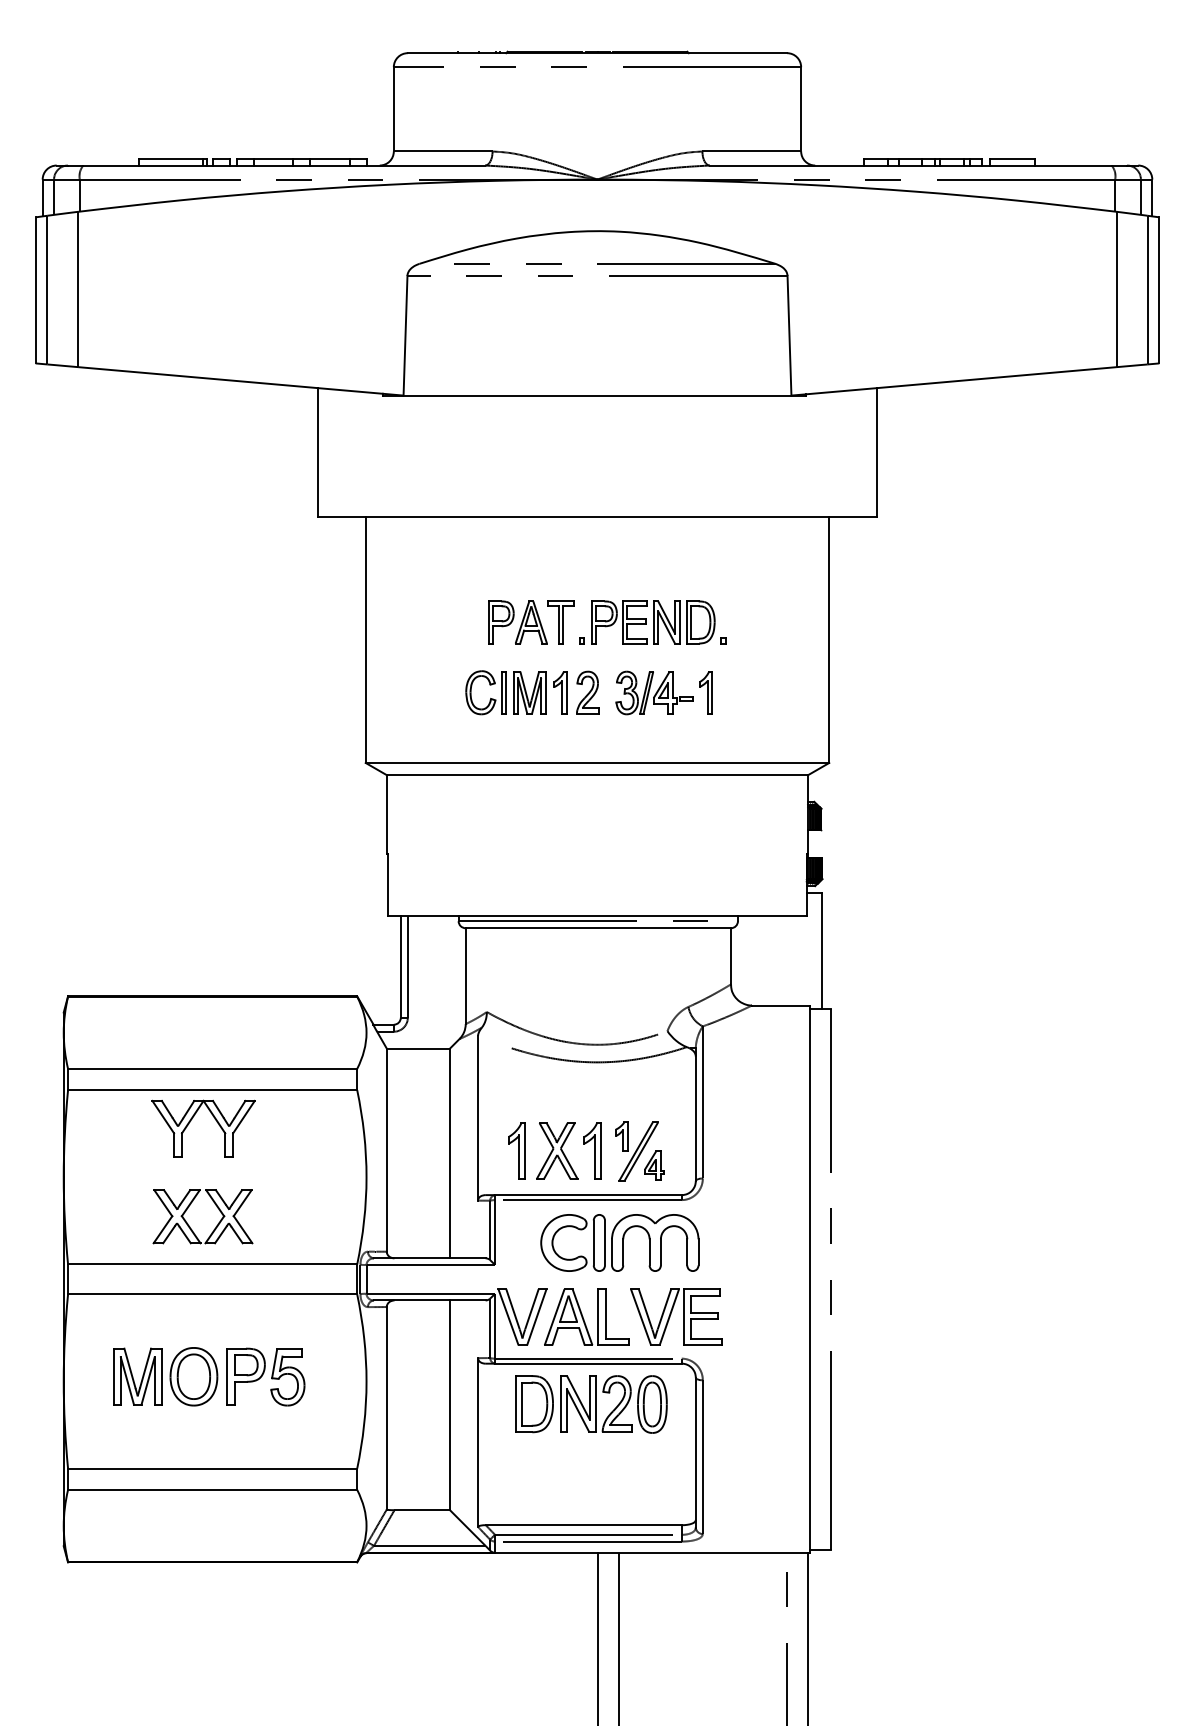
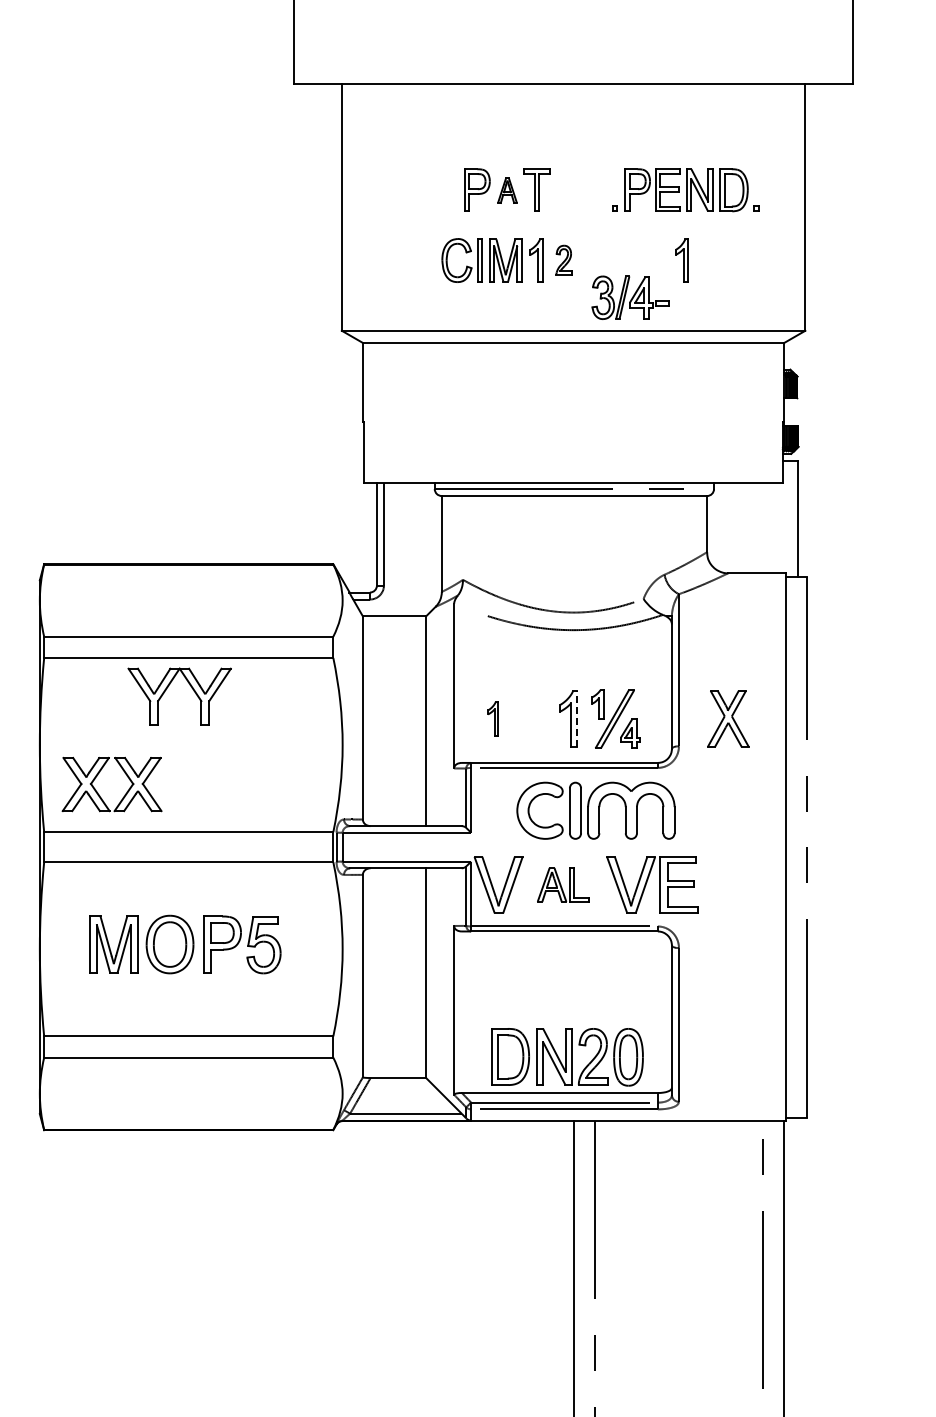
part: (531, 622) -> (507, 190), size x0.6
part: (652, 622) -> (685, 190), moved
part: (587, 692) -> (563, 260), size x0.7
part: (654, 692) -> (630, 297), moved
part: (516, 1150) -> (492, 718), size x0.6
part: (557, 1150) -> (728, 718), moved
line: (600, 1150) -> (576, 718), solid -> dashed
part: (190, 1226) -> (99, 794), moved
part: (586, 1316) -> (562, 884), size x0.6
part: (591, 1404) -> (567, 1057), moved

